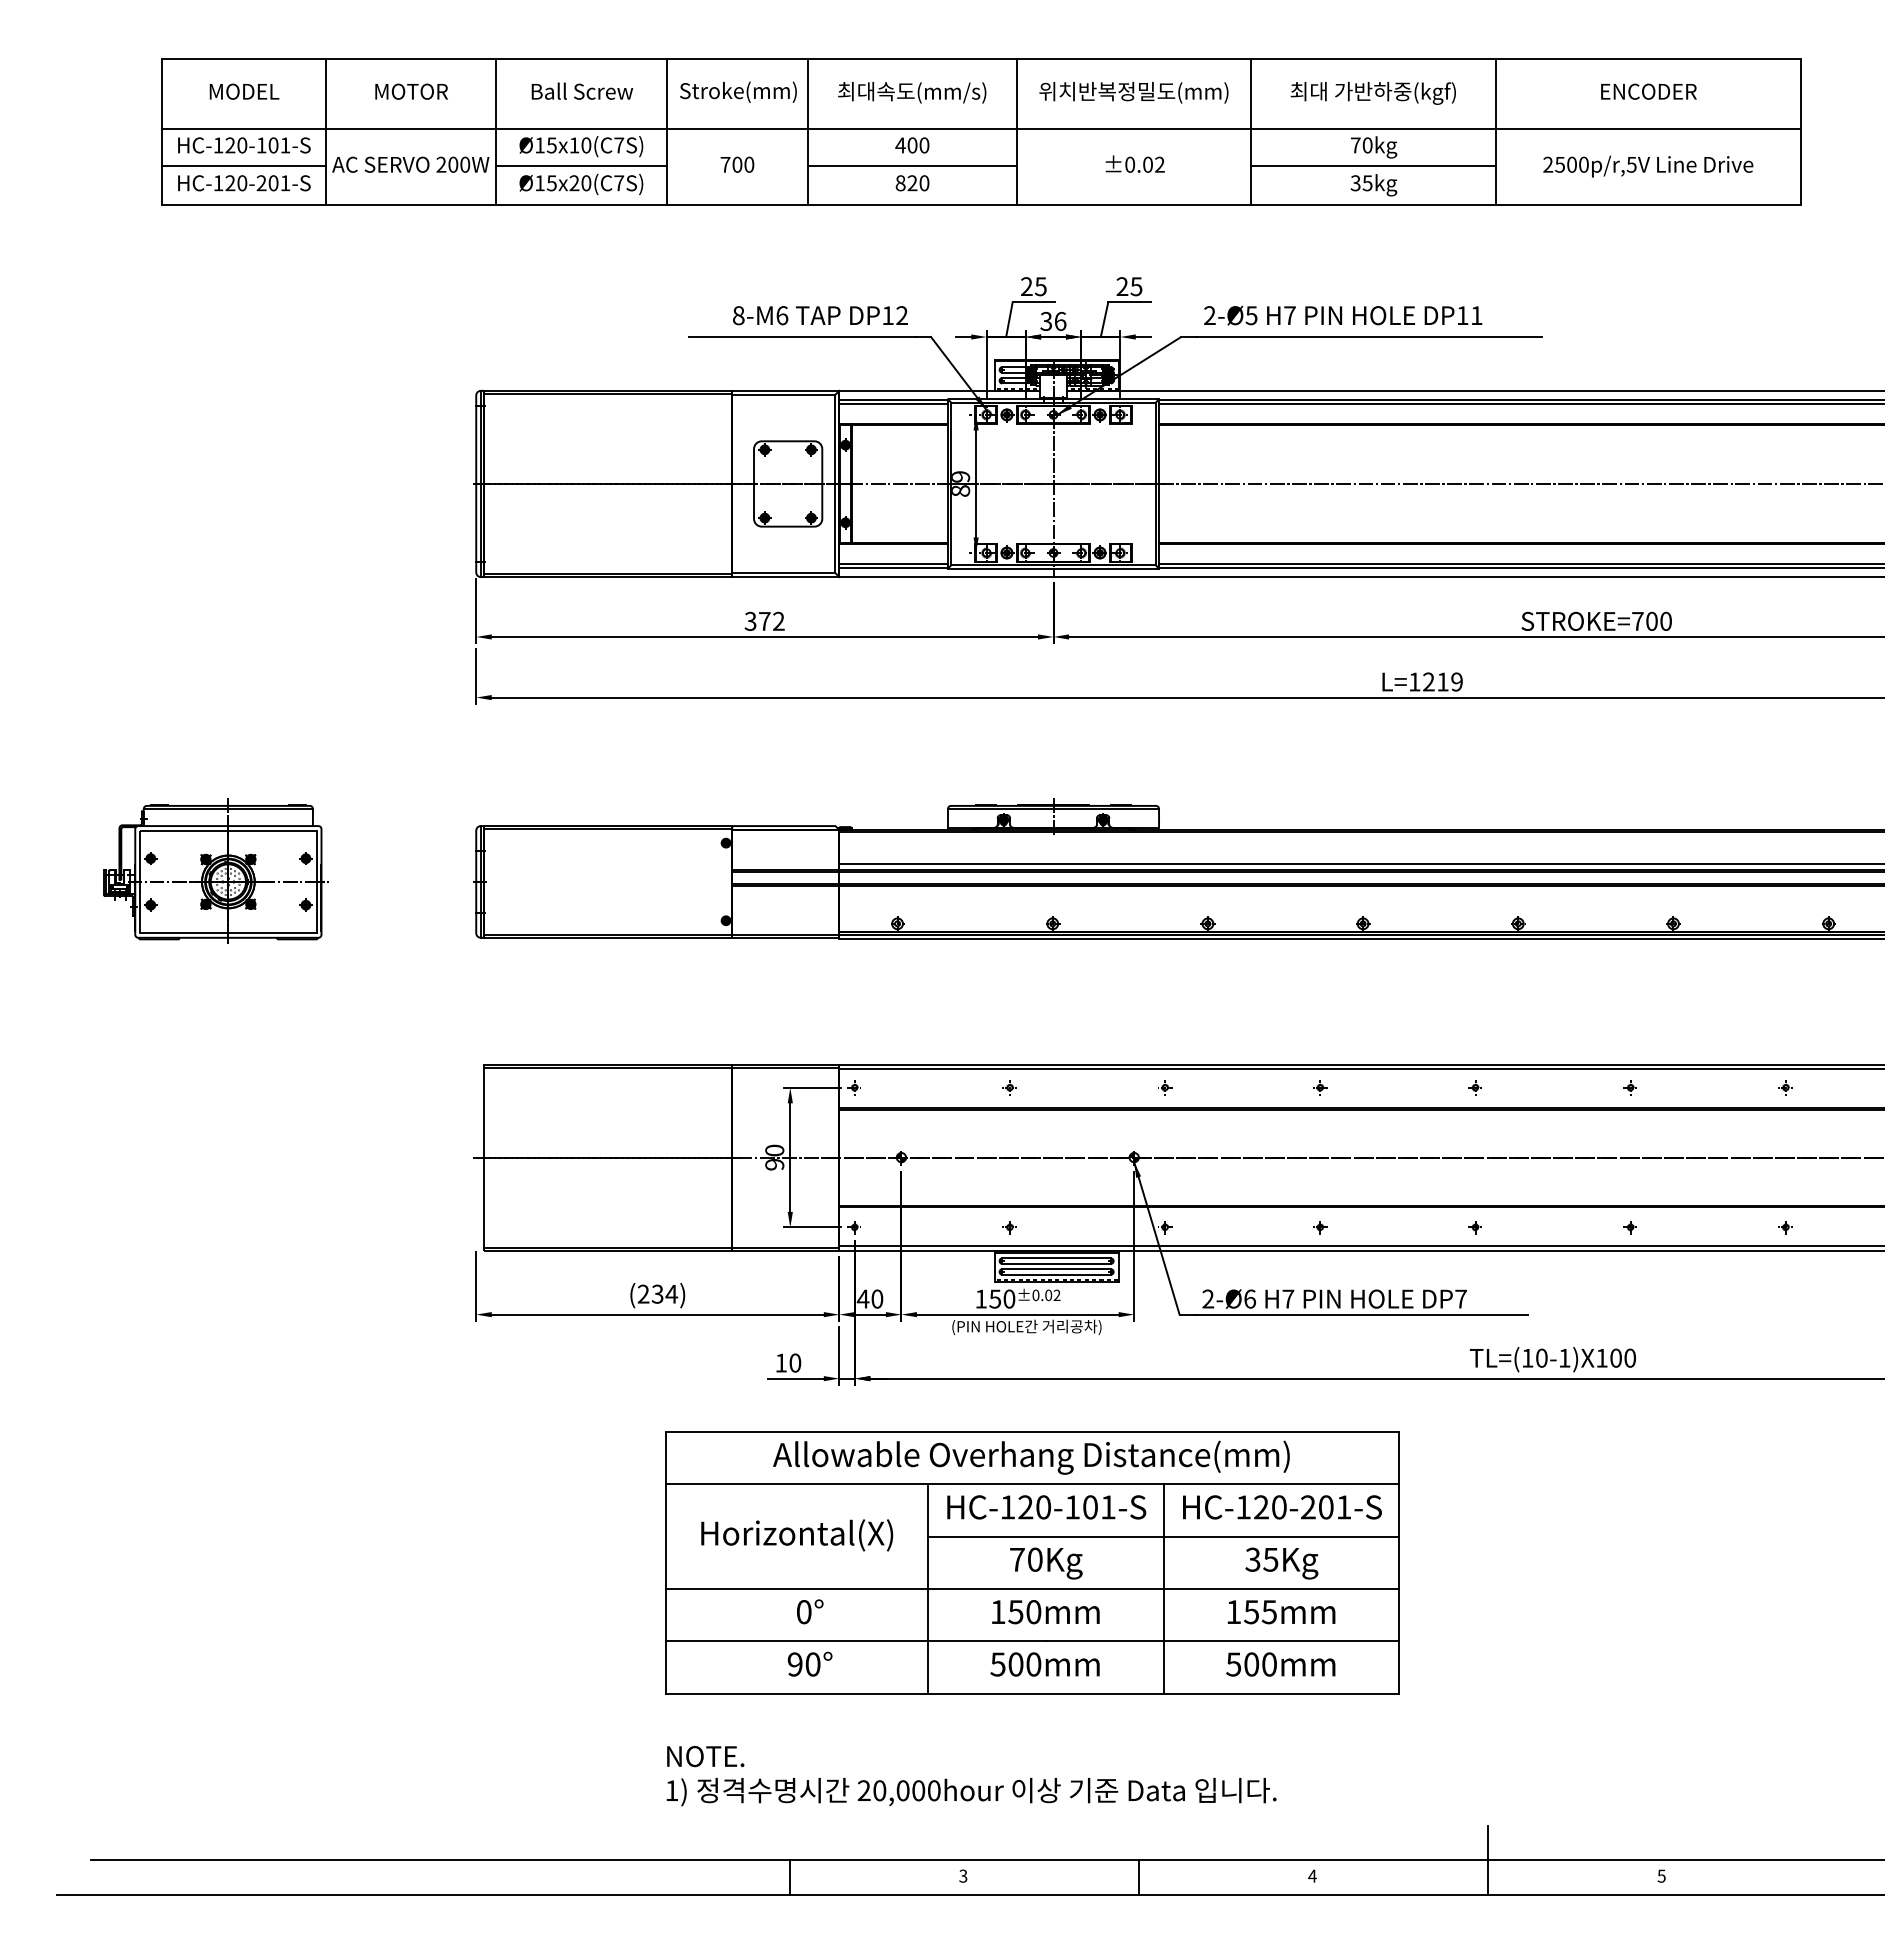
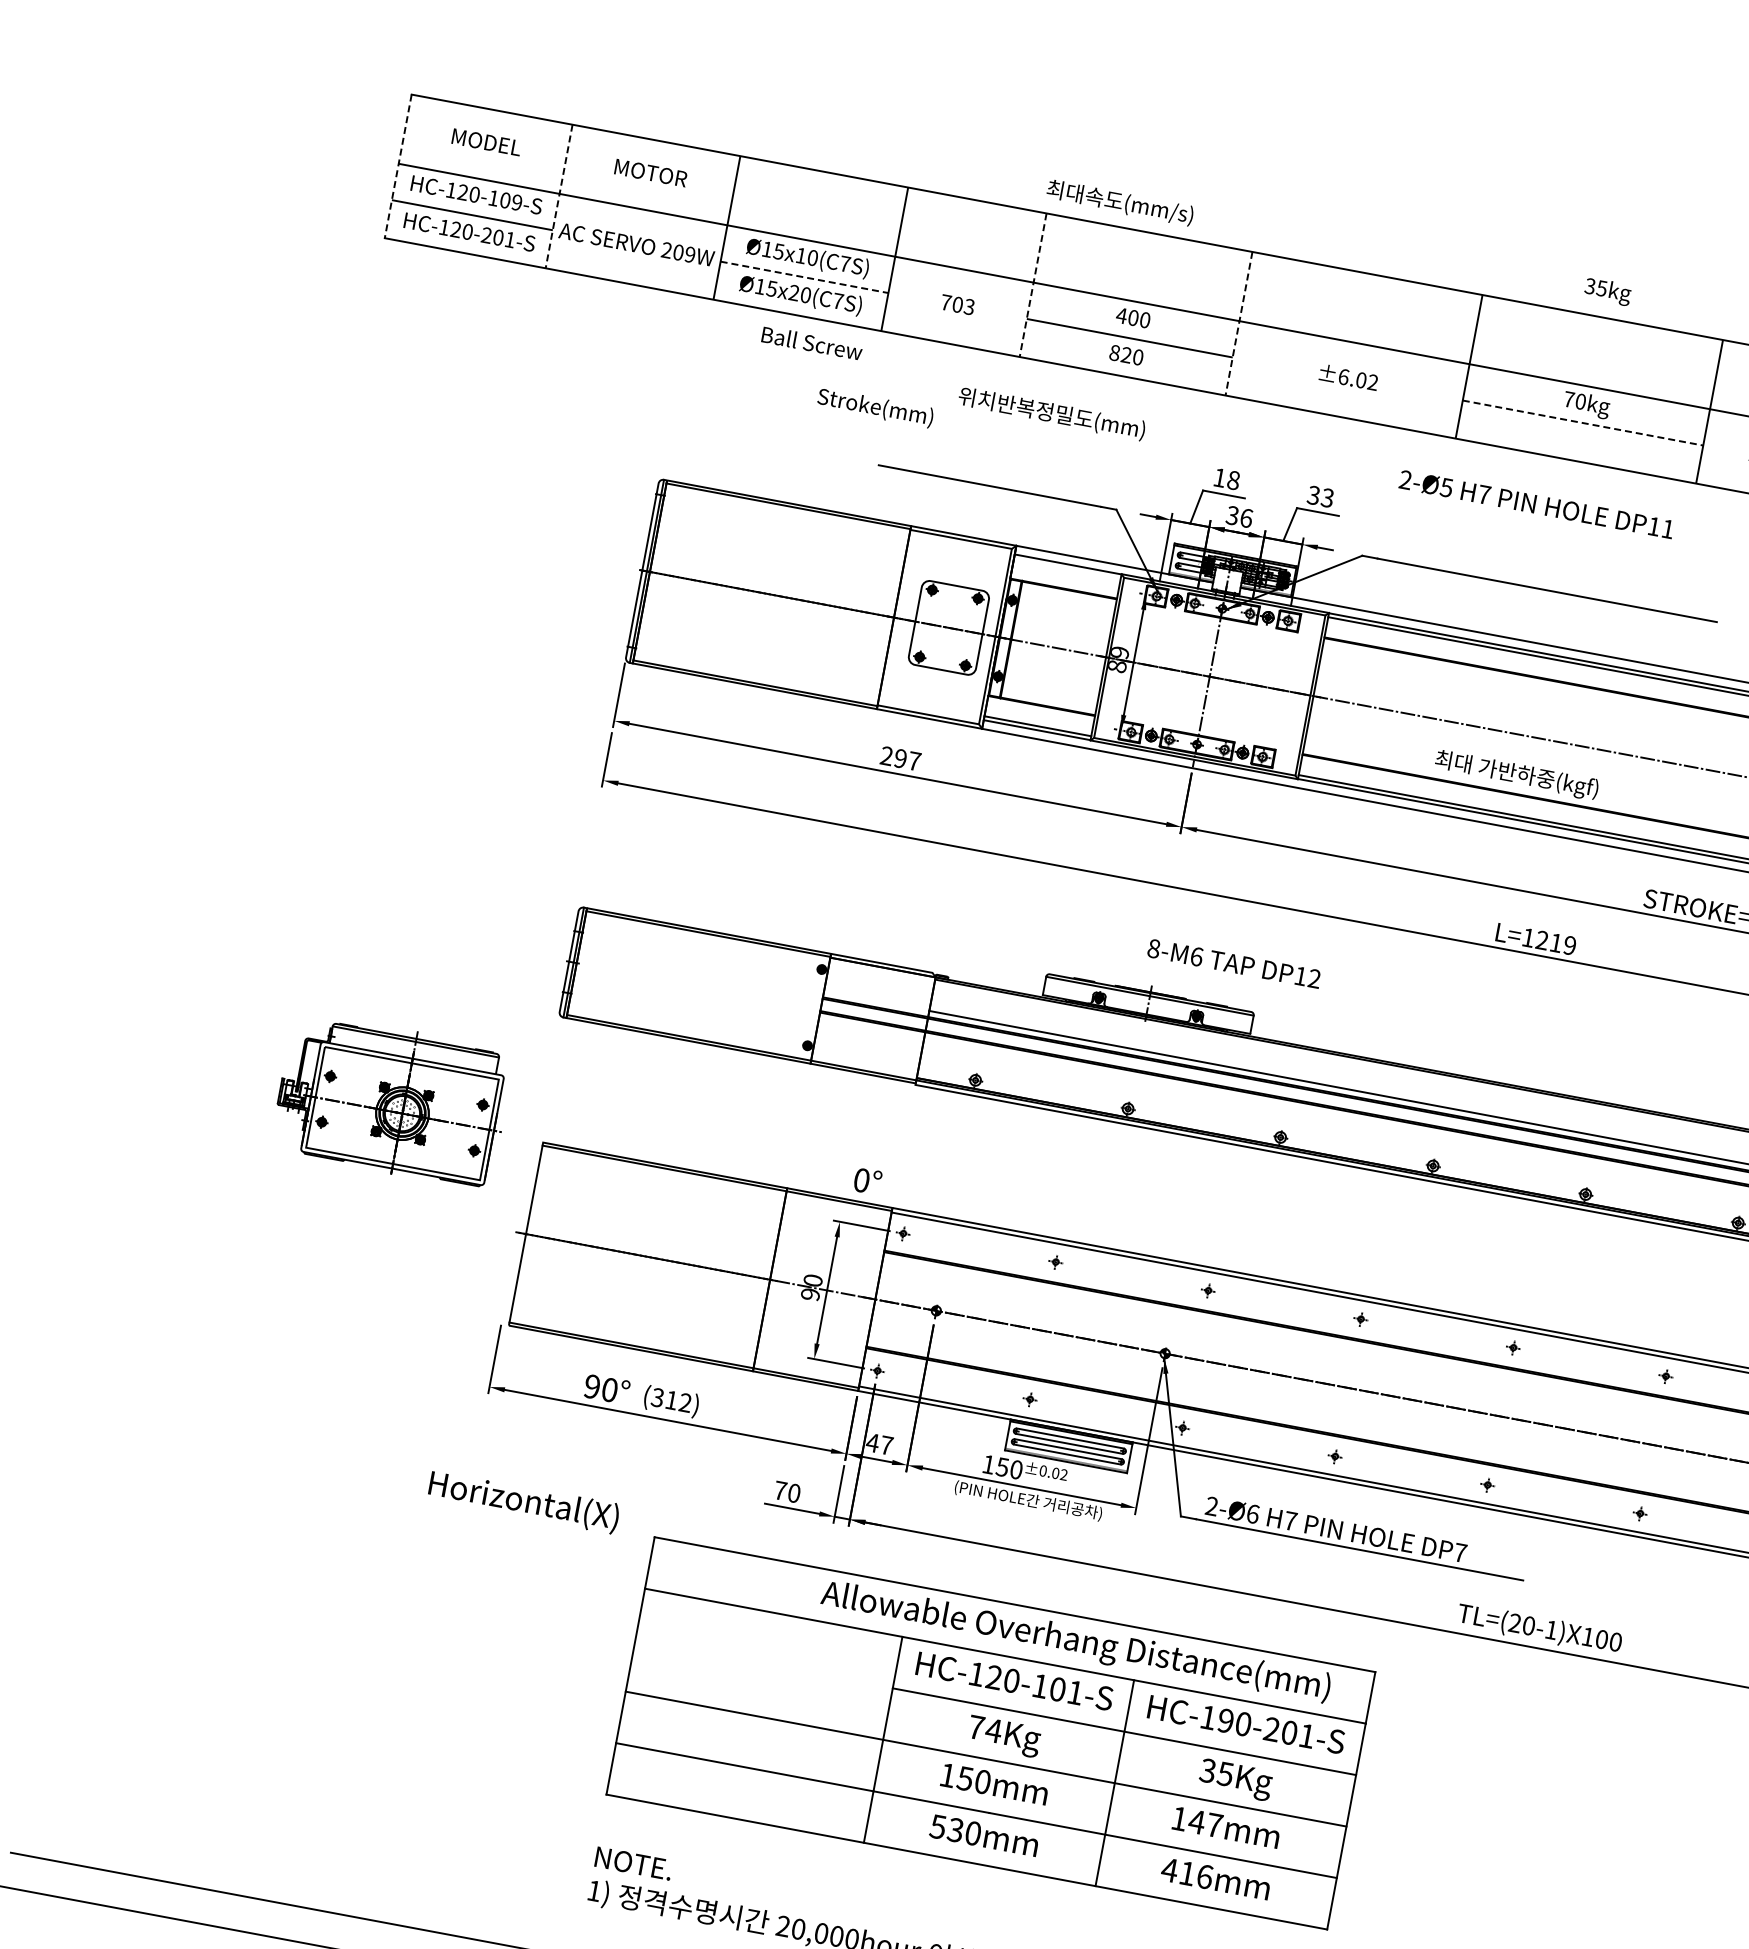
text: (582, 90) -> (812, 342), moved
text: (738, 91) -> (875, 407), moved
text: (912, 92) -> (1120, 202), moved
text: (1133, 92) -> (1051, 413), moved
text: (1372, 93) -> (1515, 775), moved
line: (161, 132) -> (397, 167), solid -> dashed
line: (325, 132) -> (558, 197), solid -> dashed
line: (807, 132) -> (1032, 285), solid -> dashed
line: (1017, 132) -> (1239, 324), solid -> dashed
text: (285, 145) -> (517, 202), HC-120-101-S -> HC-120-109-S
text: (465, 164) -> (690, 254), 200W -> 209W
text: (749, 164) -> (969, 306), 700 -> 703
text: (1130, 164) -> (1344, 376), ±0.02 -> ±6.02
line: (582, 165) -> (805, 277), solid -> dashed
line: (1374, 165) -> (1583, 422), solid -> dashed
text: (1373, 185) -> (1607, 291), moved
text: (1033, 286) -> (1226, 478), 25 -> 18
text: (1129, 286) -> (1320, 496), 25 -> 33
text: (820, 315) -> (1234, 963), moved
text: (1343, 315) -> (1537, 504), moved
line: (893, 403) -> (1067, 568), removed
text: (764, 620) -> (900, 757), 372 -> 297
part: (215, 870) -> (391, 1100), moved
text: (657, 1293) -> (671, 1399), (234) -> (312)
text: (877, 1298) -> (886, 1444), 40 -> 47
text: (1527, 1357) -> (1514, 1622), TL=(10-1)X100 -> TL=(20-1)X100
text: (781, 1362) -> (780, 1490), 10 -> 70
text: (1031, 1457) -> (1075, 1642), moved
text: (1261, 1507) -> (1225, 1721), HC-120-201-S -> HC-190-201-S
text: (797, 1535) -> (524, 1502), moved
text: (1035, 1559) -> (994, 1730), 70Kg -> 74Kg
text: (810, 1611) -> (868, 1181), moved
text: (1259, 1612) -> (1204, 1823), 155mm -> 147mm
text: (809, 1663) -> (606, 1388), moved
text: (1015, 1664) -> (955, 1830), 500mm -> 530mm
text: (1251, 1664) -> (1187, 1873), 500mm -> 416mm

